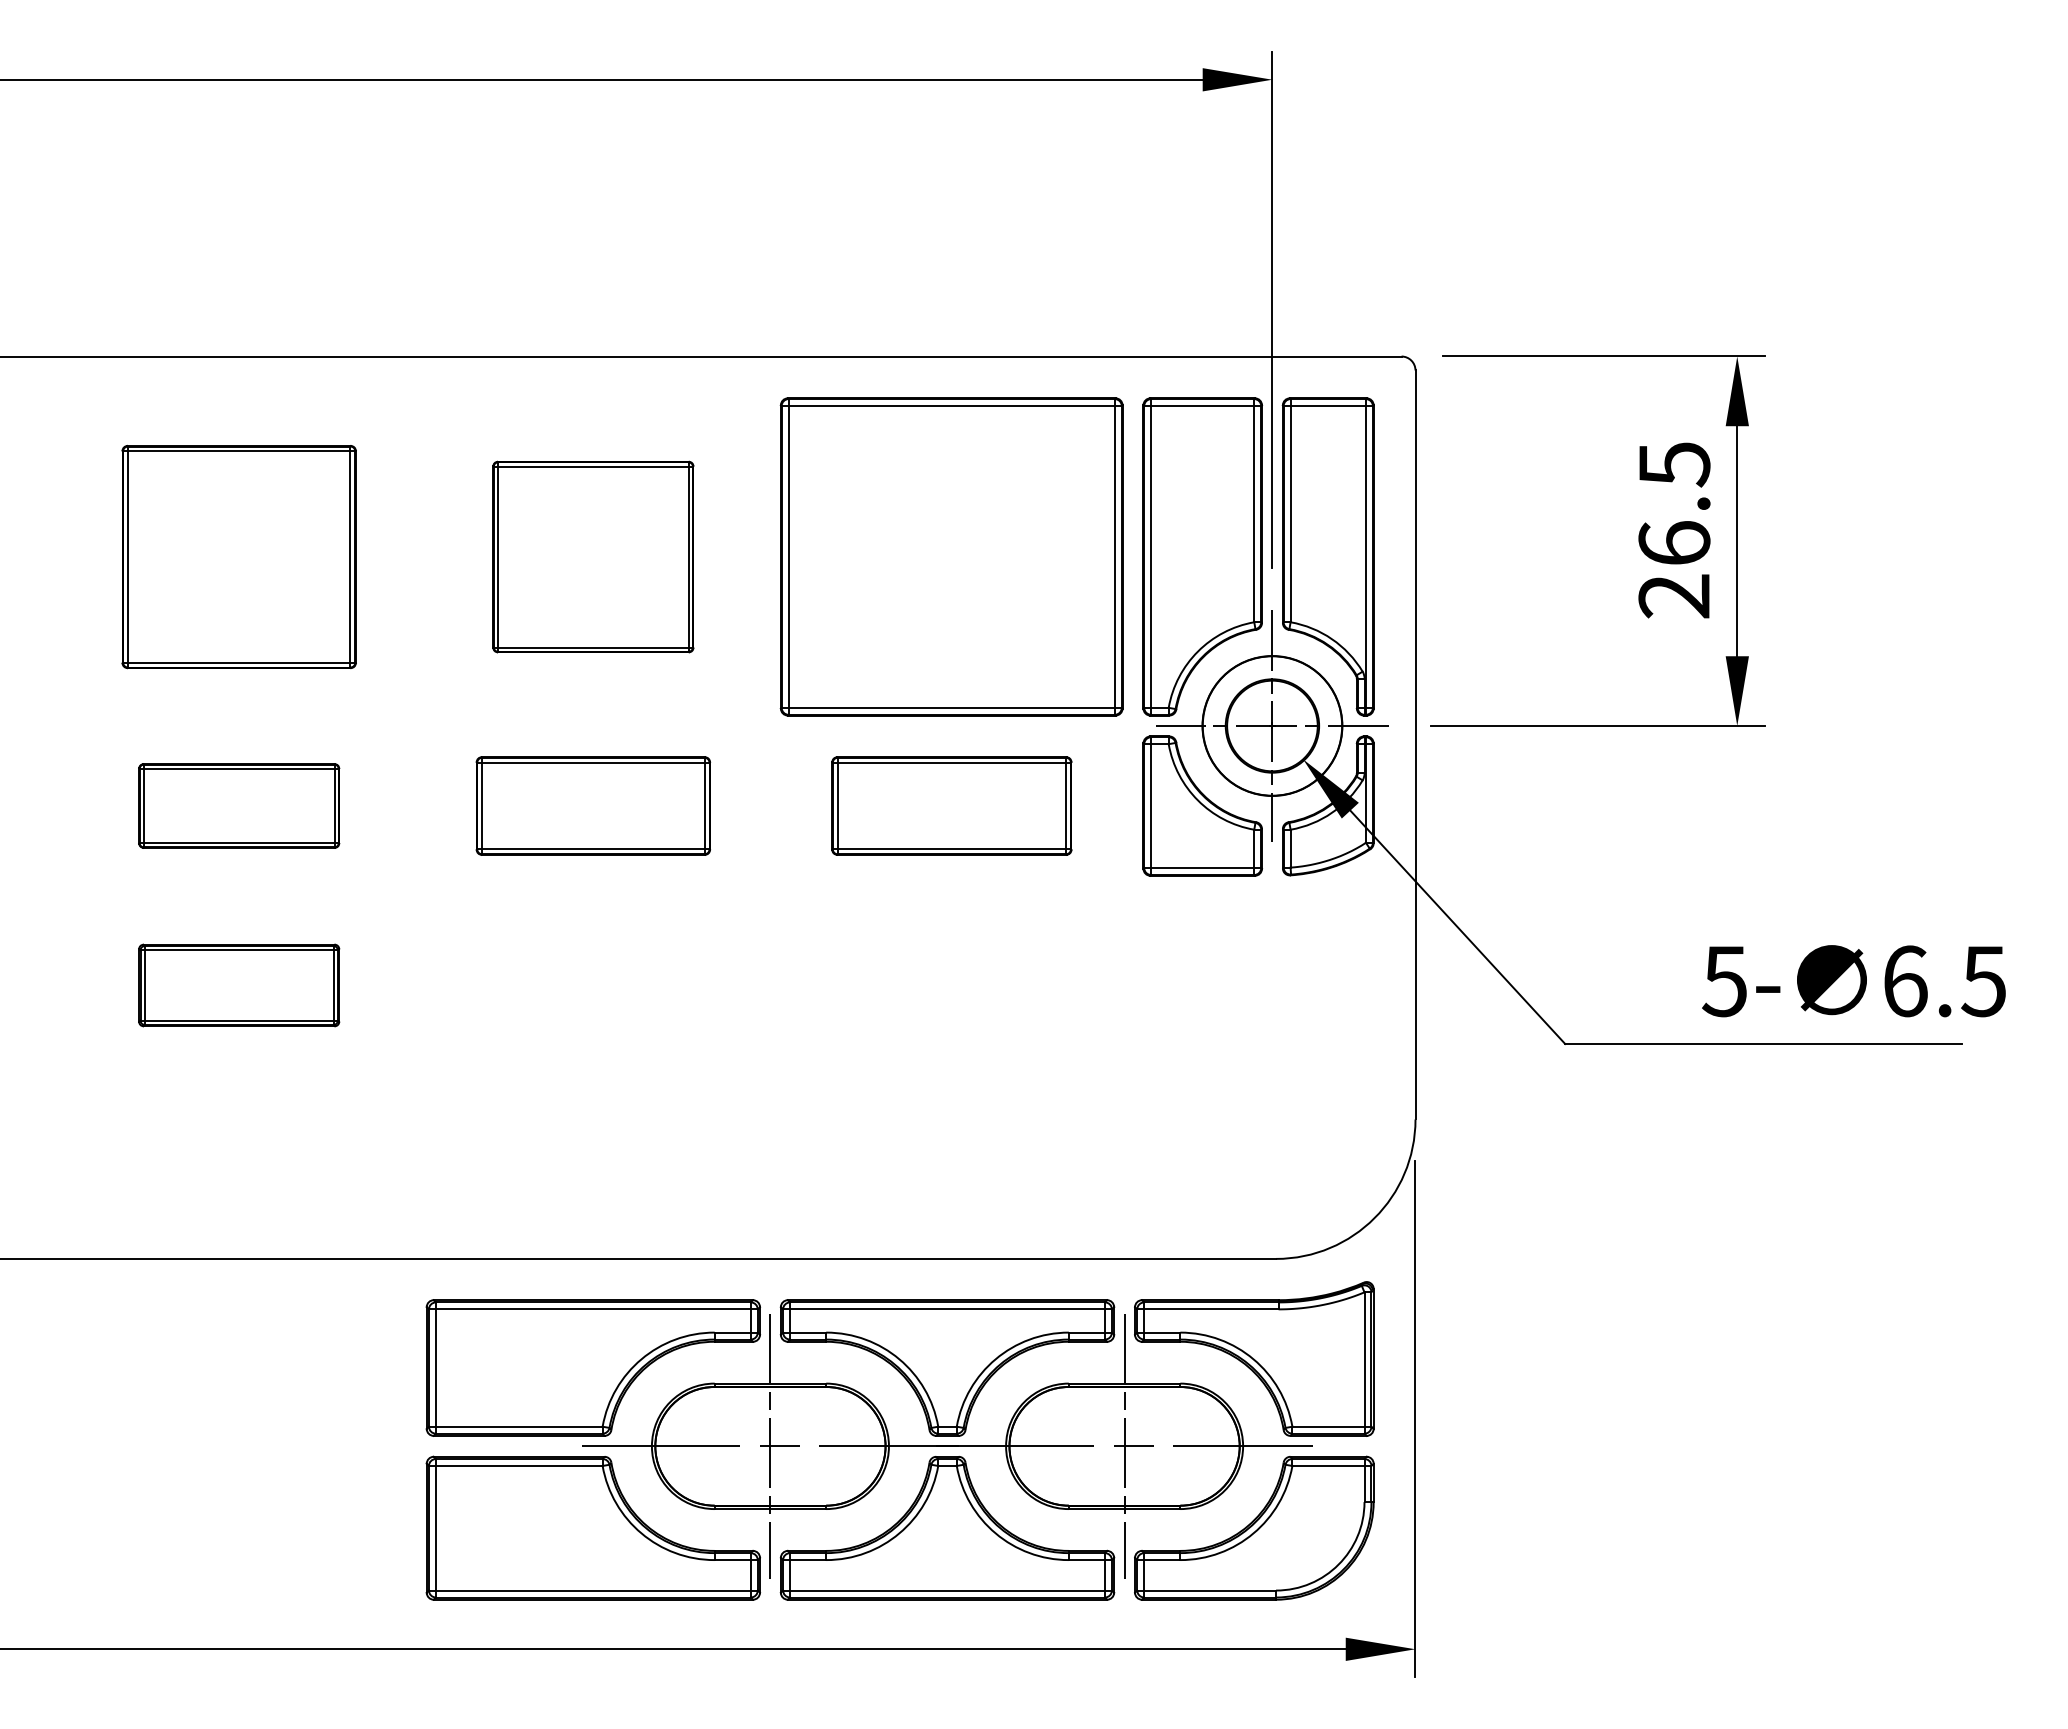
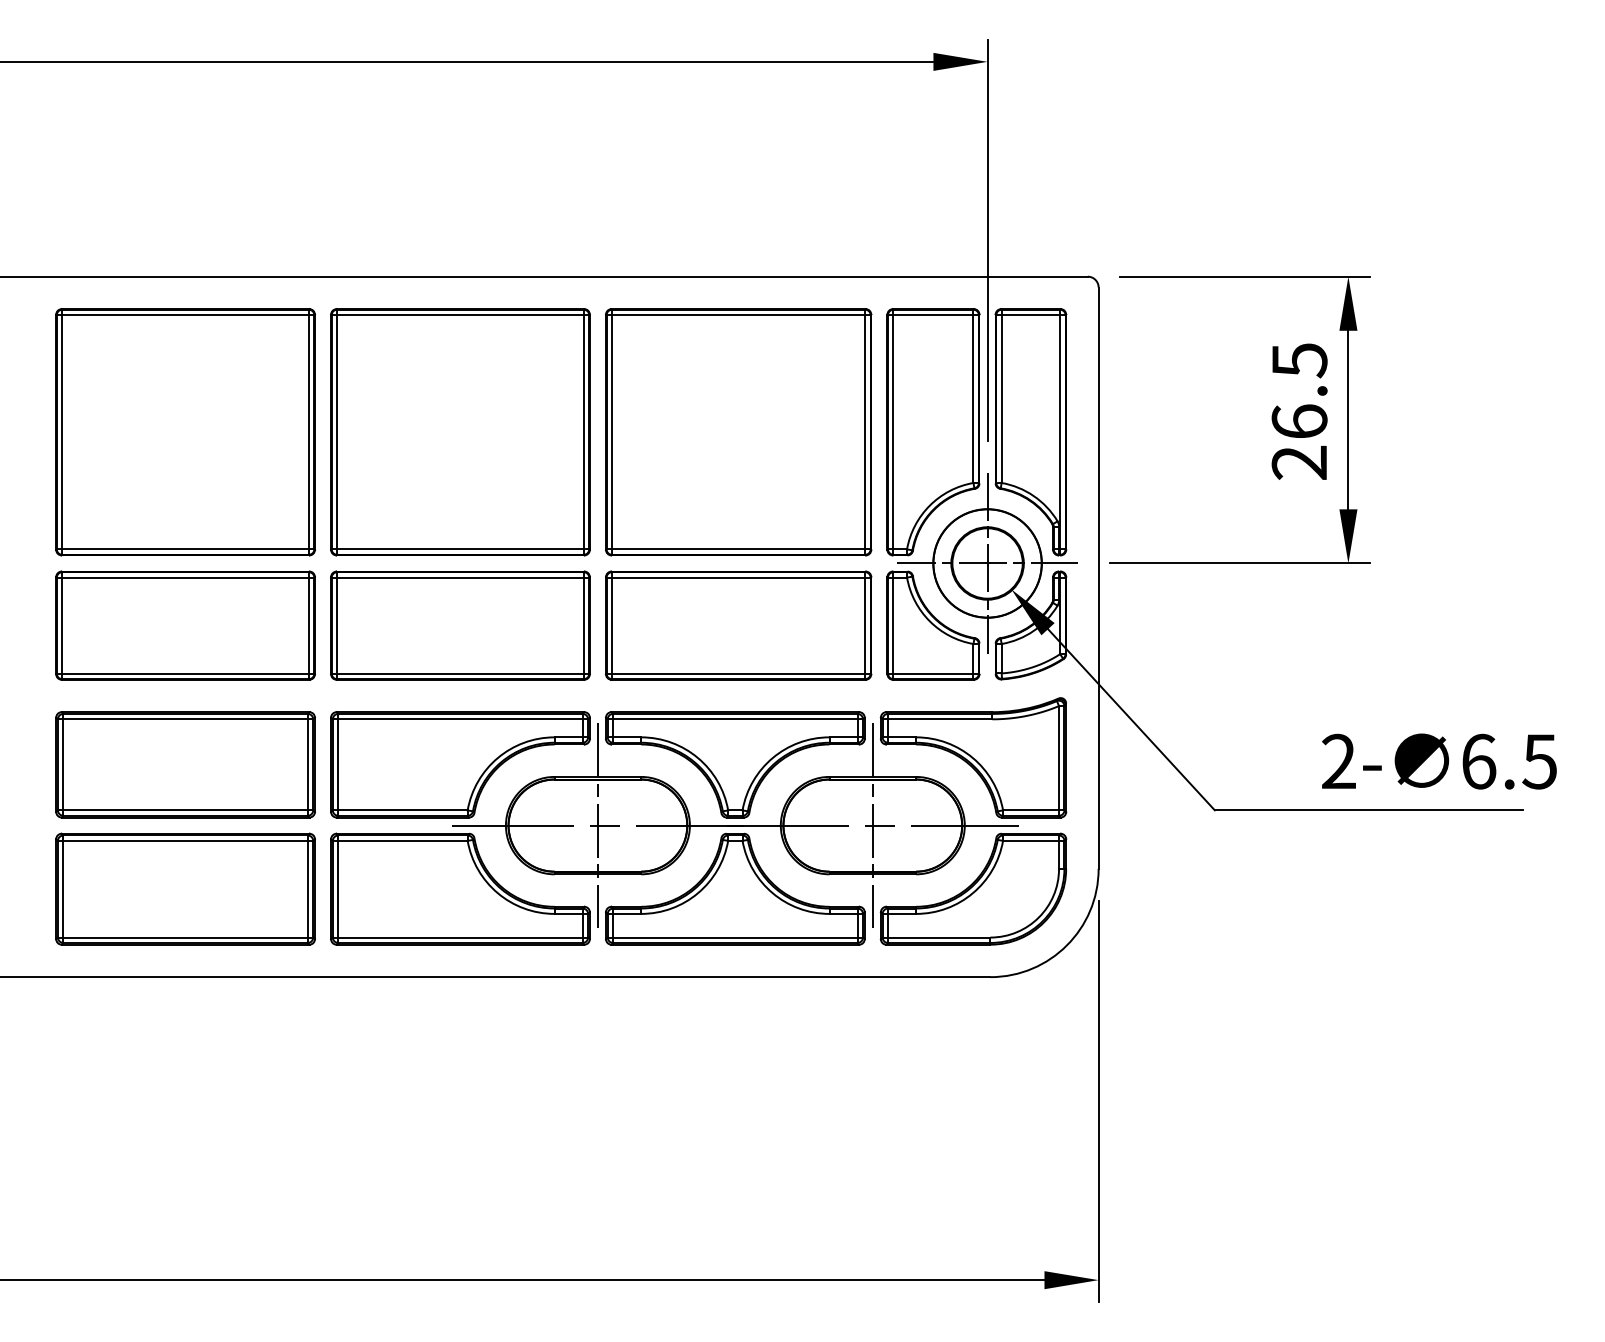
part: (239, 557) -> (185, 432), size x1.43
part: (593, 557) -> (460, 432), size x1.67
part: (239, 805) -> (185, 625), size x1.67
part: (593, 805) -> (460, 625), size x1.43
part: (951, 805) -> (738, 625), size x1.43
text: (1724, 981) -> (1338, 761), 5- -> 2-
part: (239, 984) -> (185, 764), size x1.67
part: (239, 1144) -> (185, 888), added
part: (900, 1441) -> (698, 821), moved

